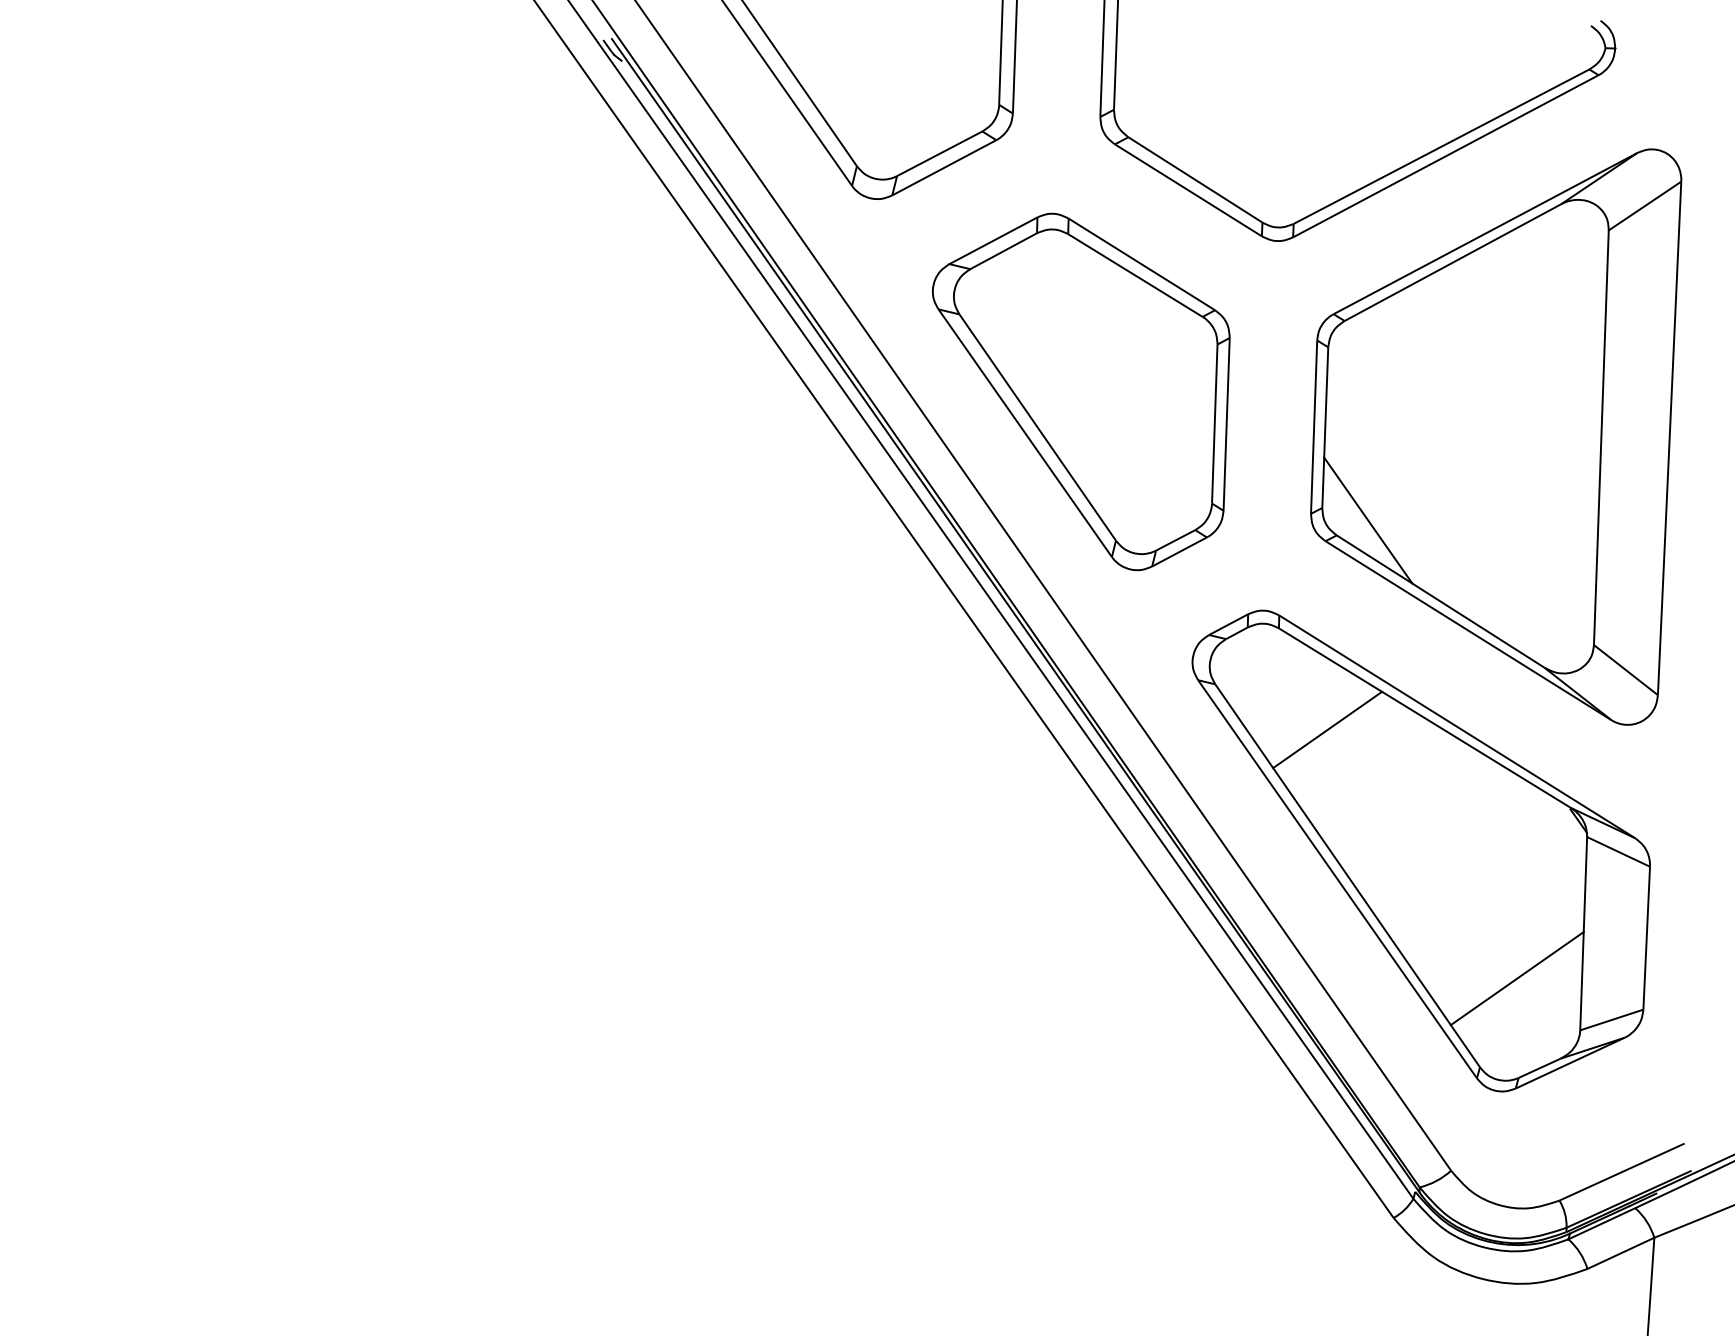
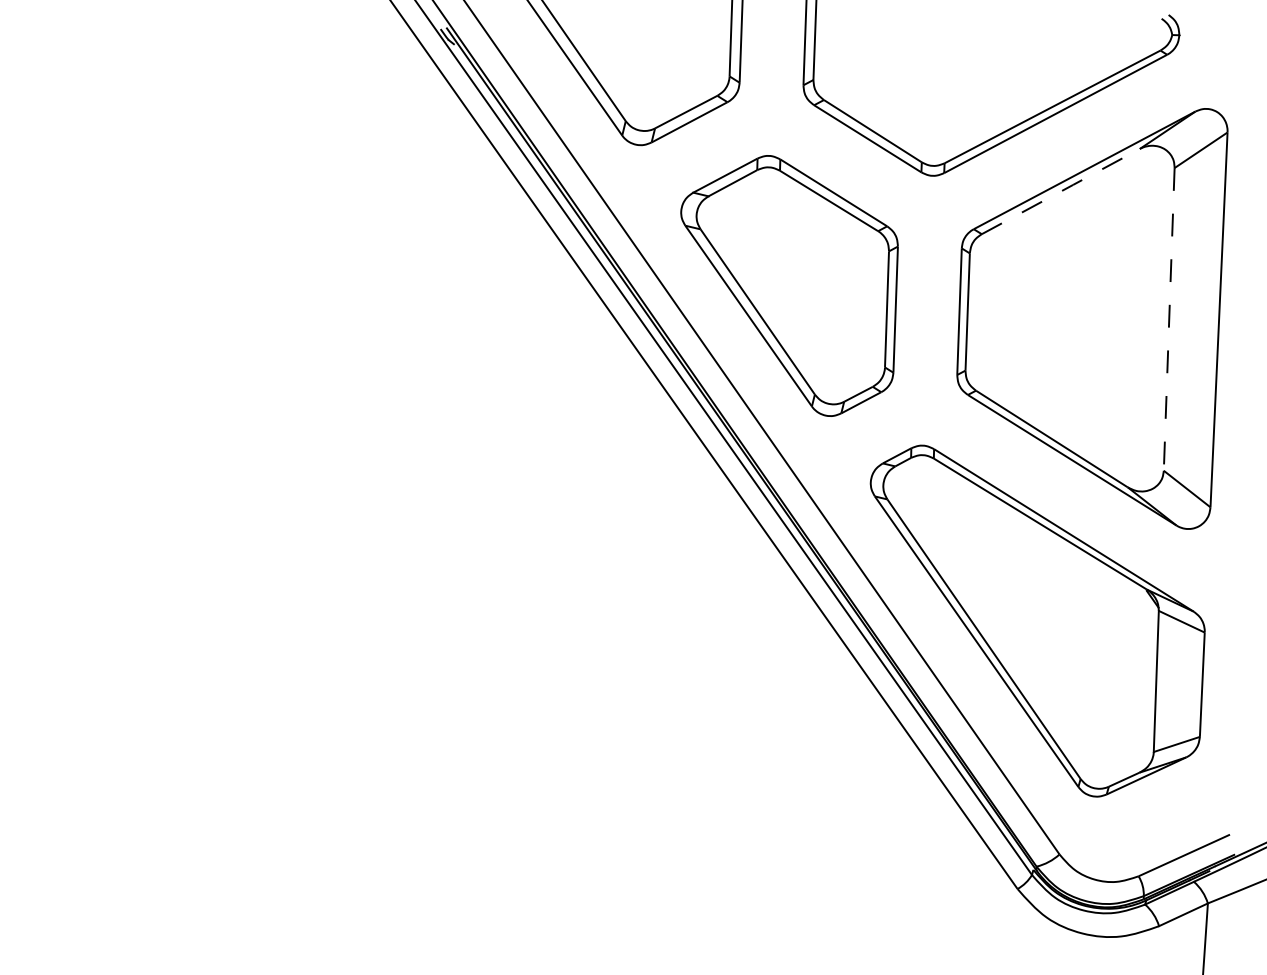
line: (1453, 262) -> (1061, 191), solid -> dashed
line: (1601, 438) -> (1169, 319), solid -> dashed
line: (1368, 520) -> (999, 379), removed
line: (1327, 729) -> (969, 532), removed
line: (1516, 978) -> (1107, 714), removed

